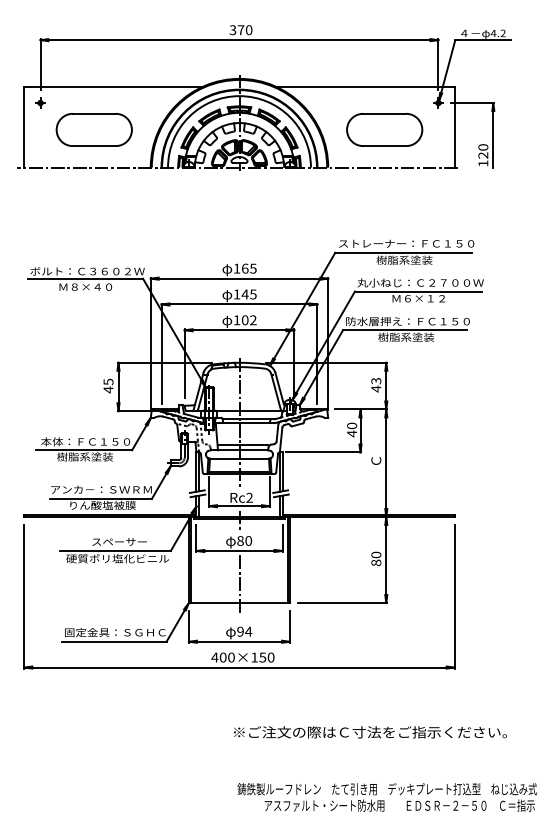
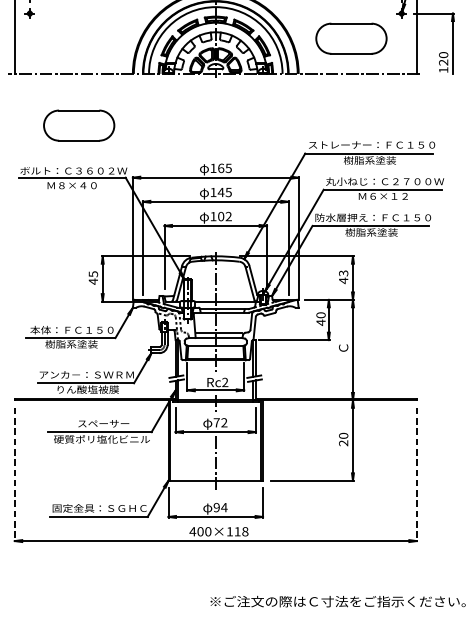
part: (93, 129) -> (78, 125), moved
text: (244, 540) -> (220, 422), 80 -> 72
text: (376, 562) -> (343, 442), 80 -> 20
line: (24, 596) -> (14, 474), solid -> dashed
line: (454, 596) -> (416, 474), solid -> dashed
text: (266, 657) -> (241, 531), 400×150 -> 400×118

